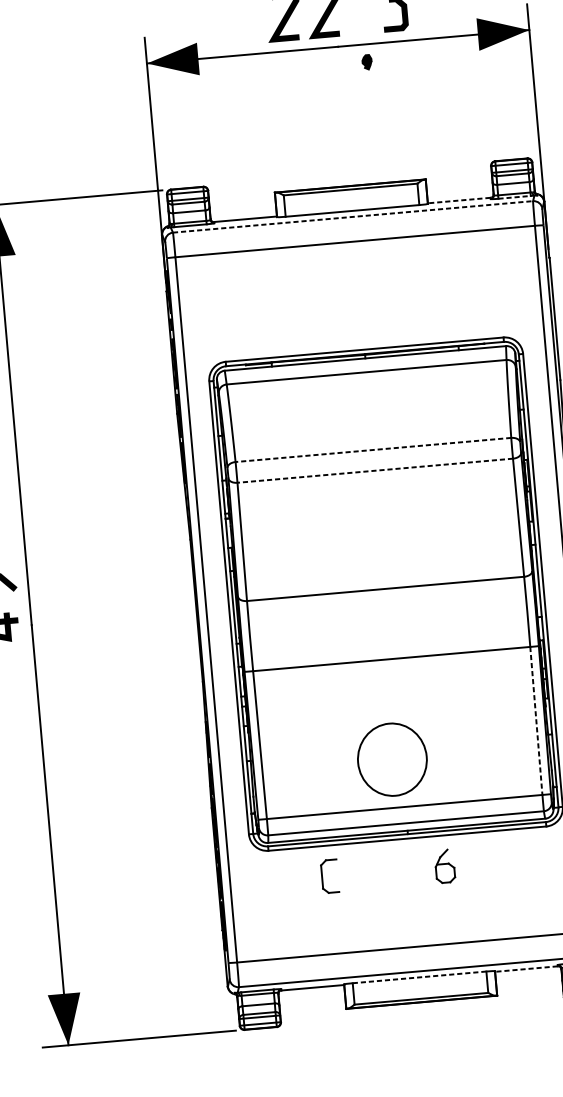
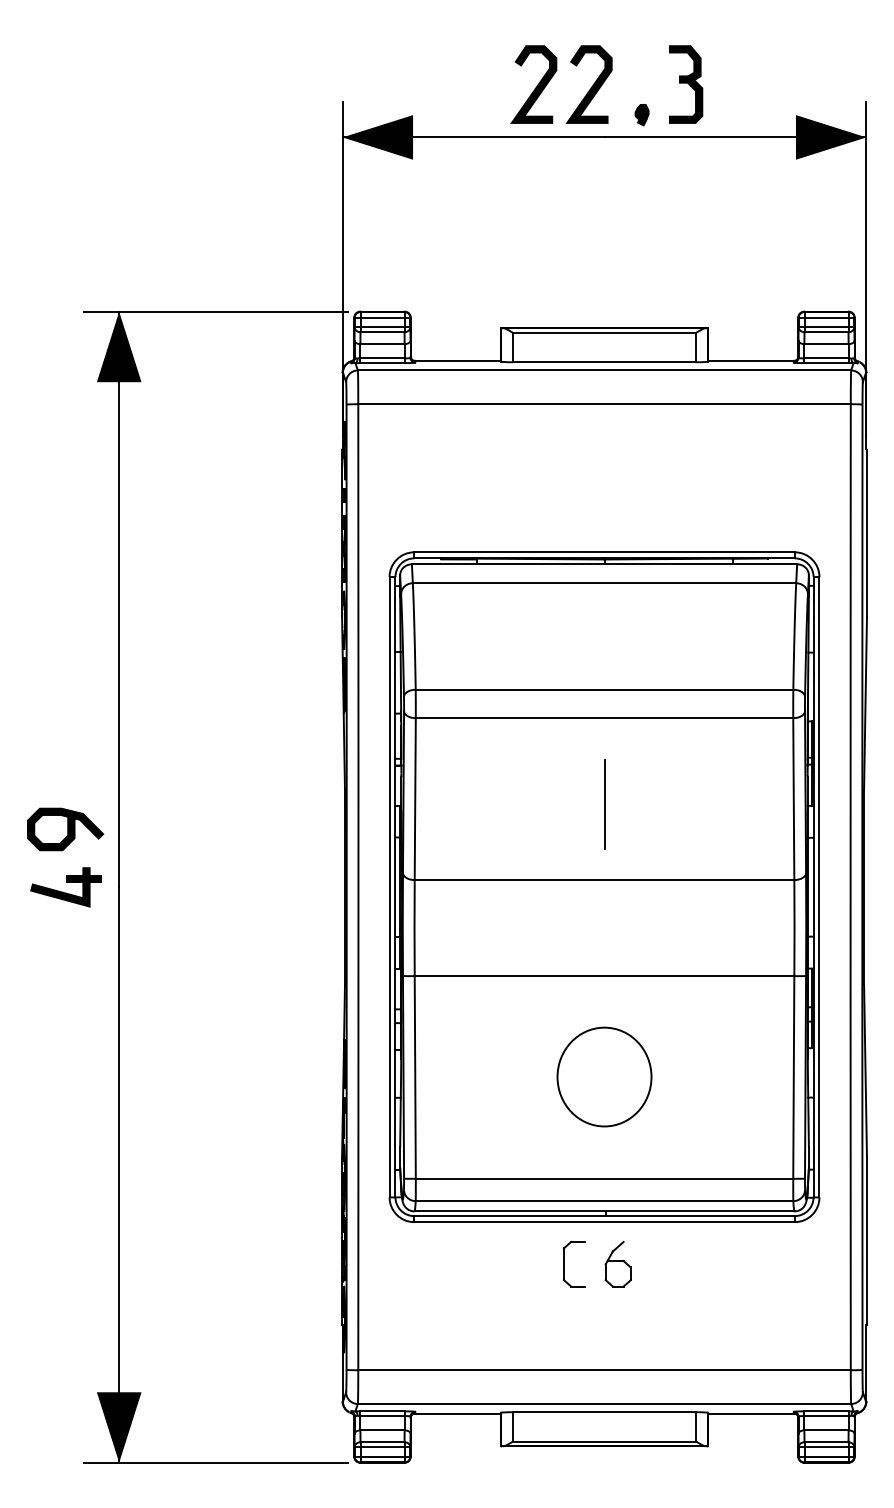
part: (366, 62) -> (641, 115), moved
line: (515, 197) -> (827, 363), dashed -> solid
line: (458, 200) -> (750, 360), dashed -> solid
line: (353, 216) -> (604, 370), dashed -> solid
line: (373, 449) -> (604, 689), dashed -> solid
line: (375, 470) -> (604, 718), dashed -> solid
line: (380, 533) -> (604, 803), added
line: (536, 720) -> (793, 1077), dashed -> solid
part: (392, 759) -> (604, 1076), moved
part: (444, 865) -> (617, 1263), moved
part: (322, 876) -> (564, 1263), moved
line: (526, 969) -> (750, 1413), dashed -> solid
line: (419, 977) -> (604, 1412), dashed -> solid

